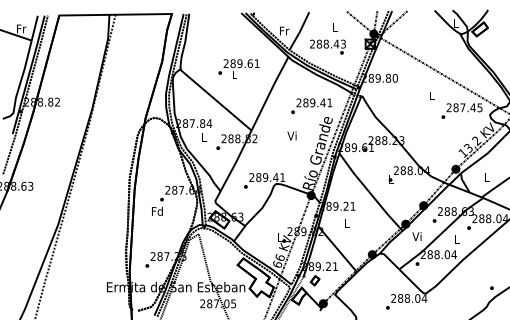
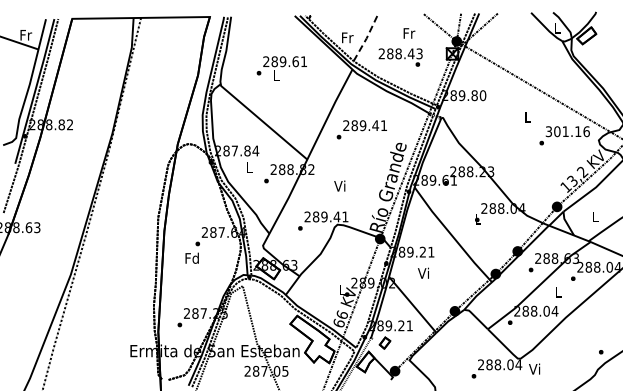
text: (335, 27) -> (409, 33), L -> Fr
line: (299, 31) -> (366, 38), solid -> dashed
text: (238, 69) -> (281, 68), moved
text: (311, 106) -> (361, 129), moved
text: (464, 107) -> (567, 131), 287.45 -> 301.16
text: (291, 135) -> (339, 185), moved
text: (346, 222) -> (423, 272), L -> Vi
text: (416, 236) -> (534, 368), moved

